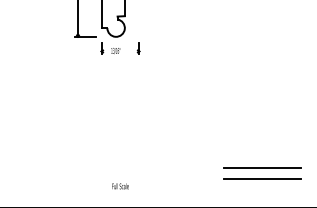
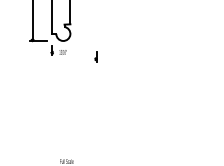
part: (138, 48) -> (95, 56), moved
line: (262, 167) -> (181, 146), removed
line: (262, 178) -> (181, 155), removed

